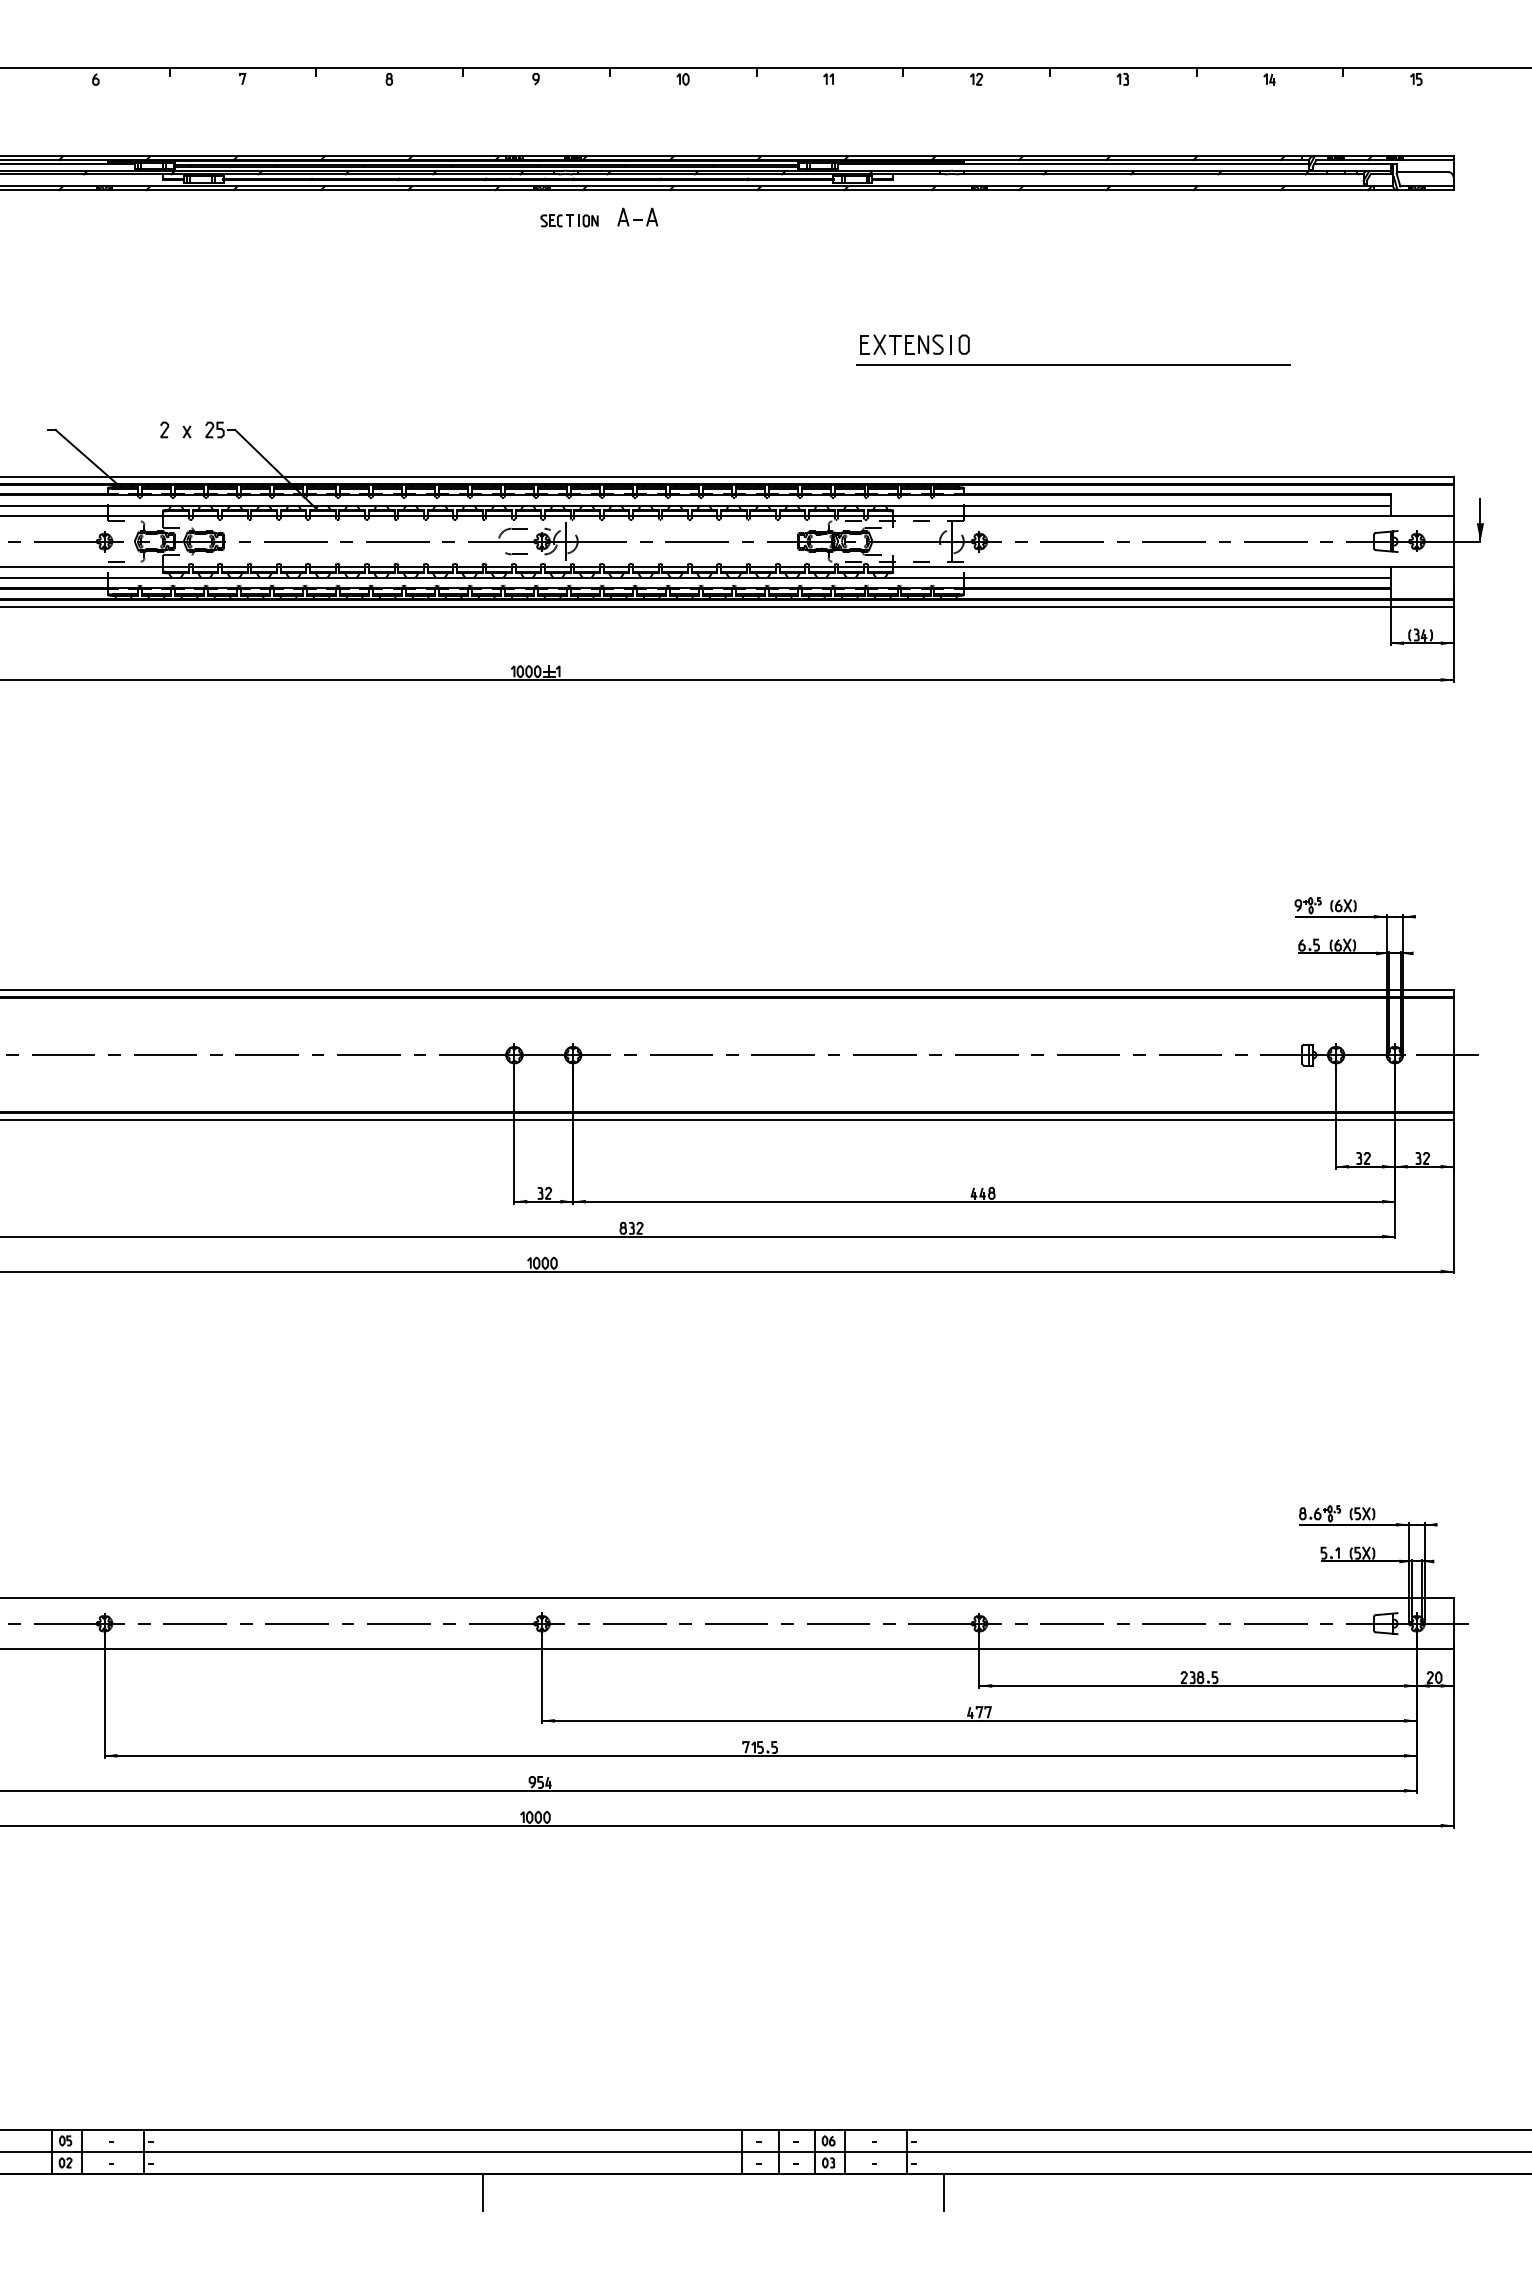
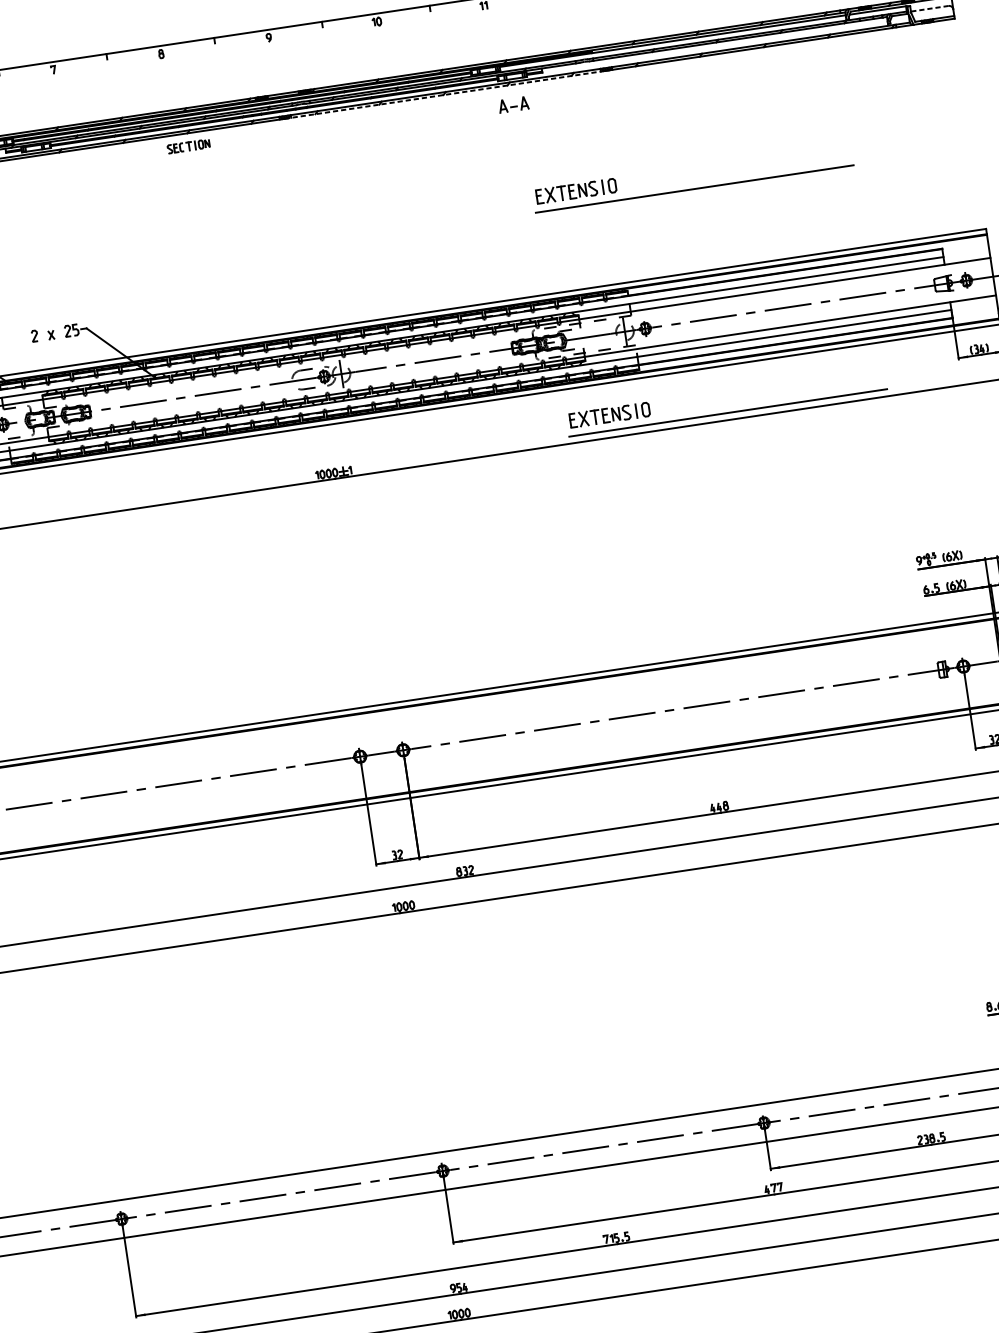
line: (1422, 171) -> (929, 8), solid -> dashed
line: (759, 190) -> (445, 95), solid -> dashed
part: (637, 216) -> (513, 104), moved
part: (569, 220) -> (188, 146), moved
part: (1073, 669) -> (728, 412), added

